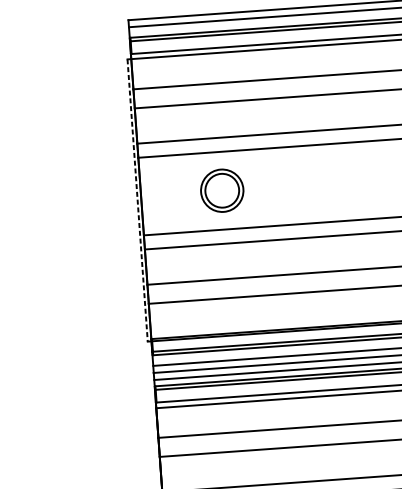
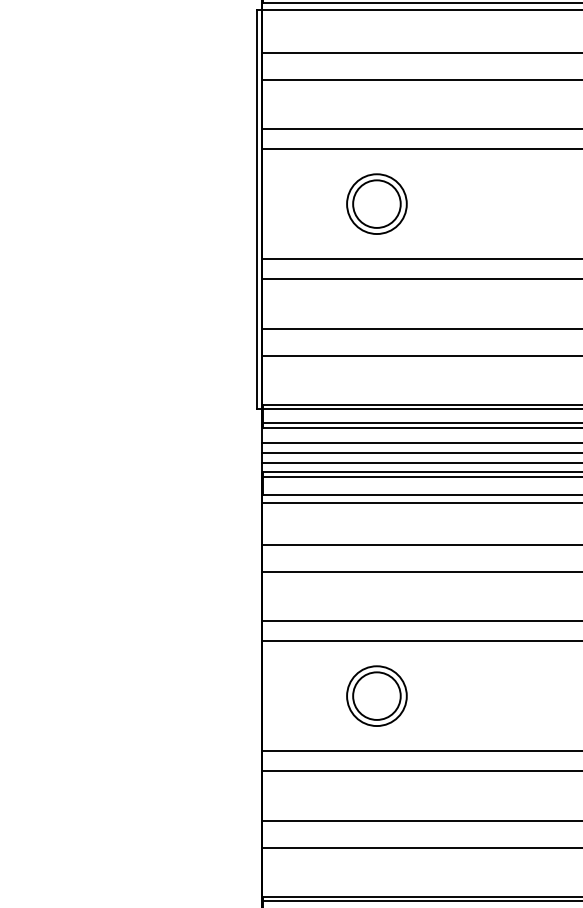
line: (137, 200) -> (257, 209), dashed -> solid

